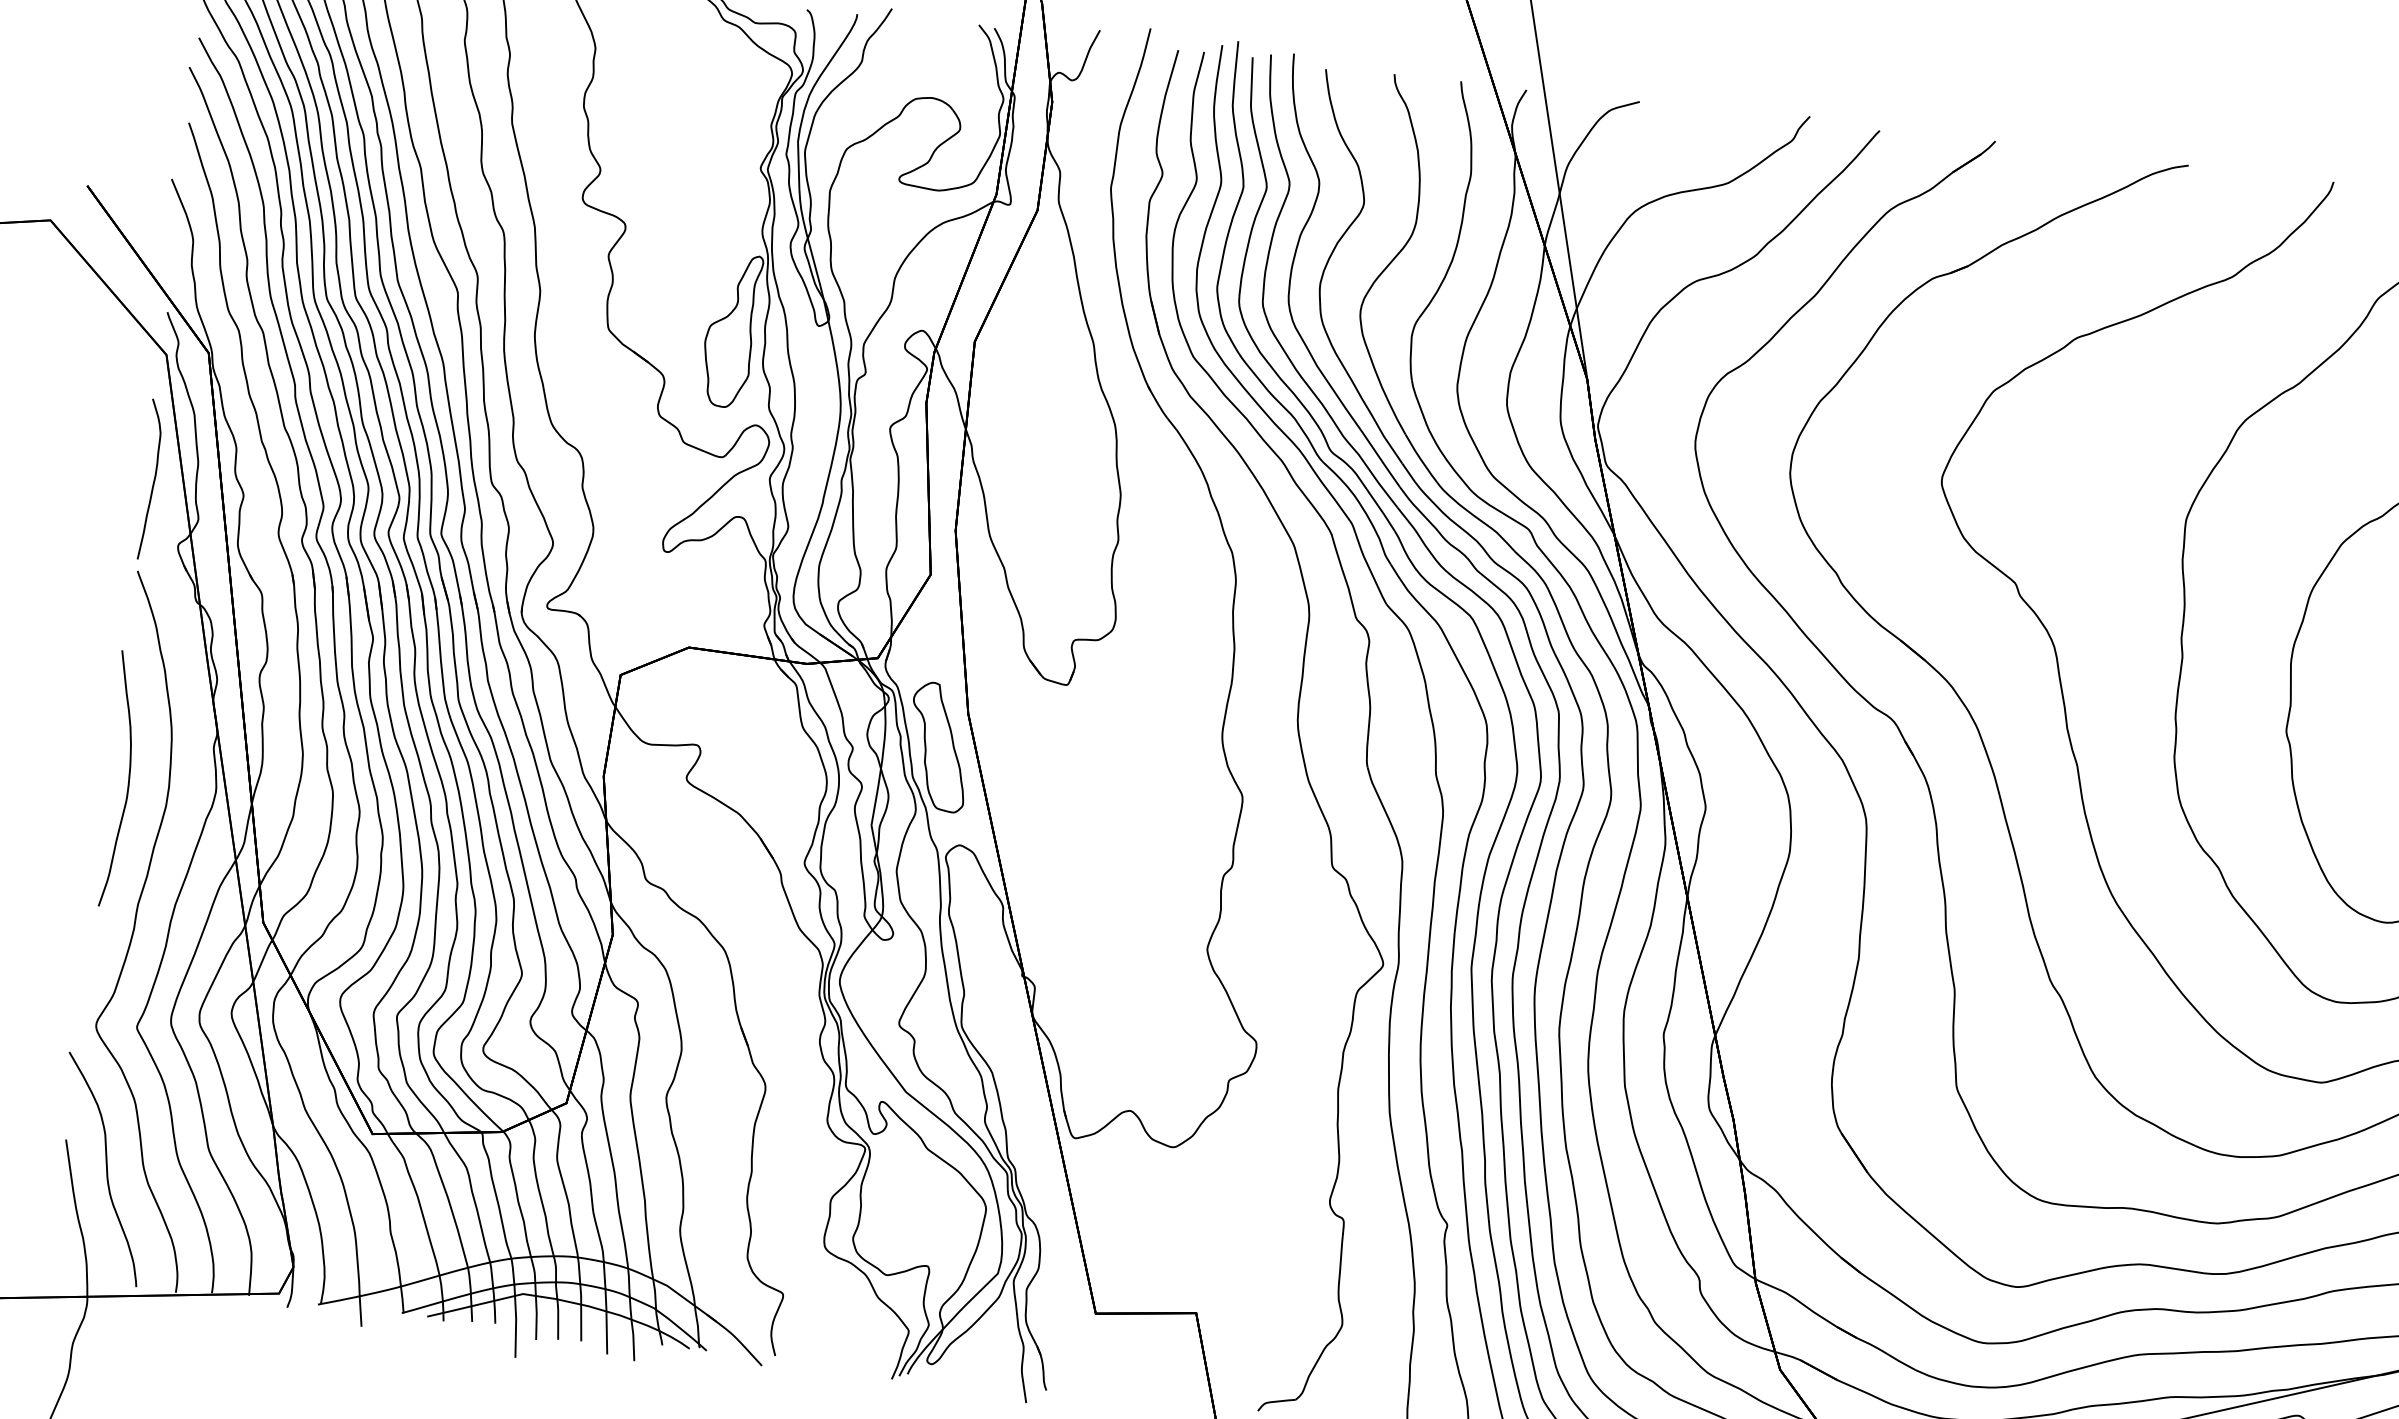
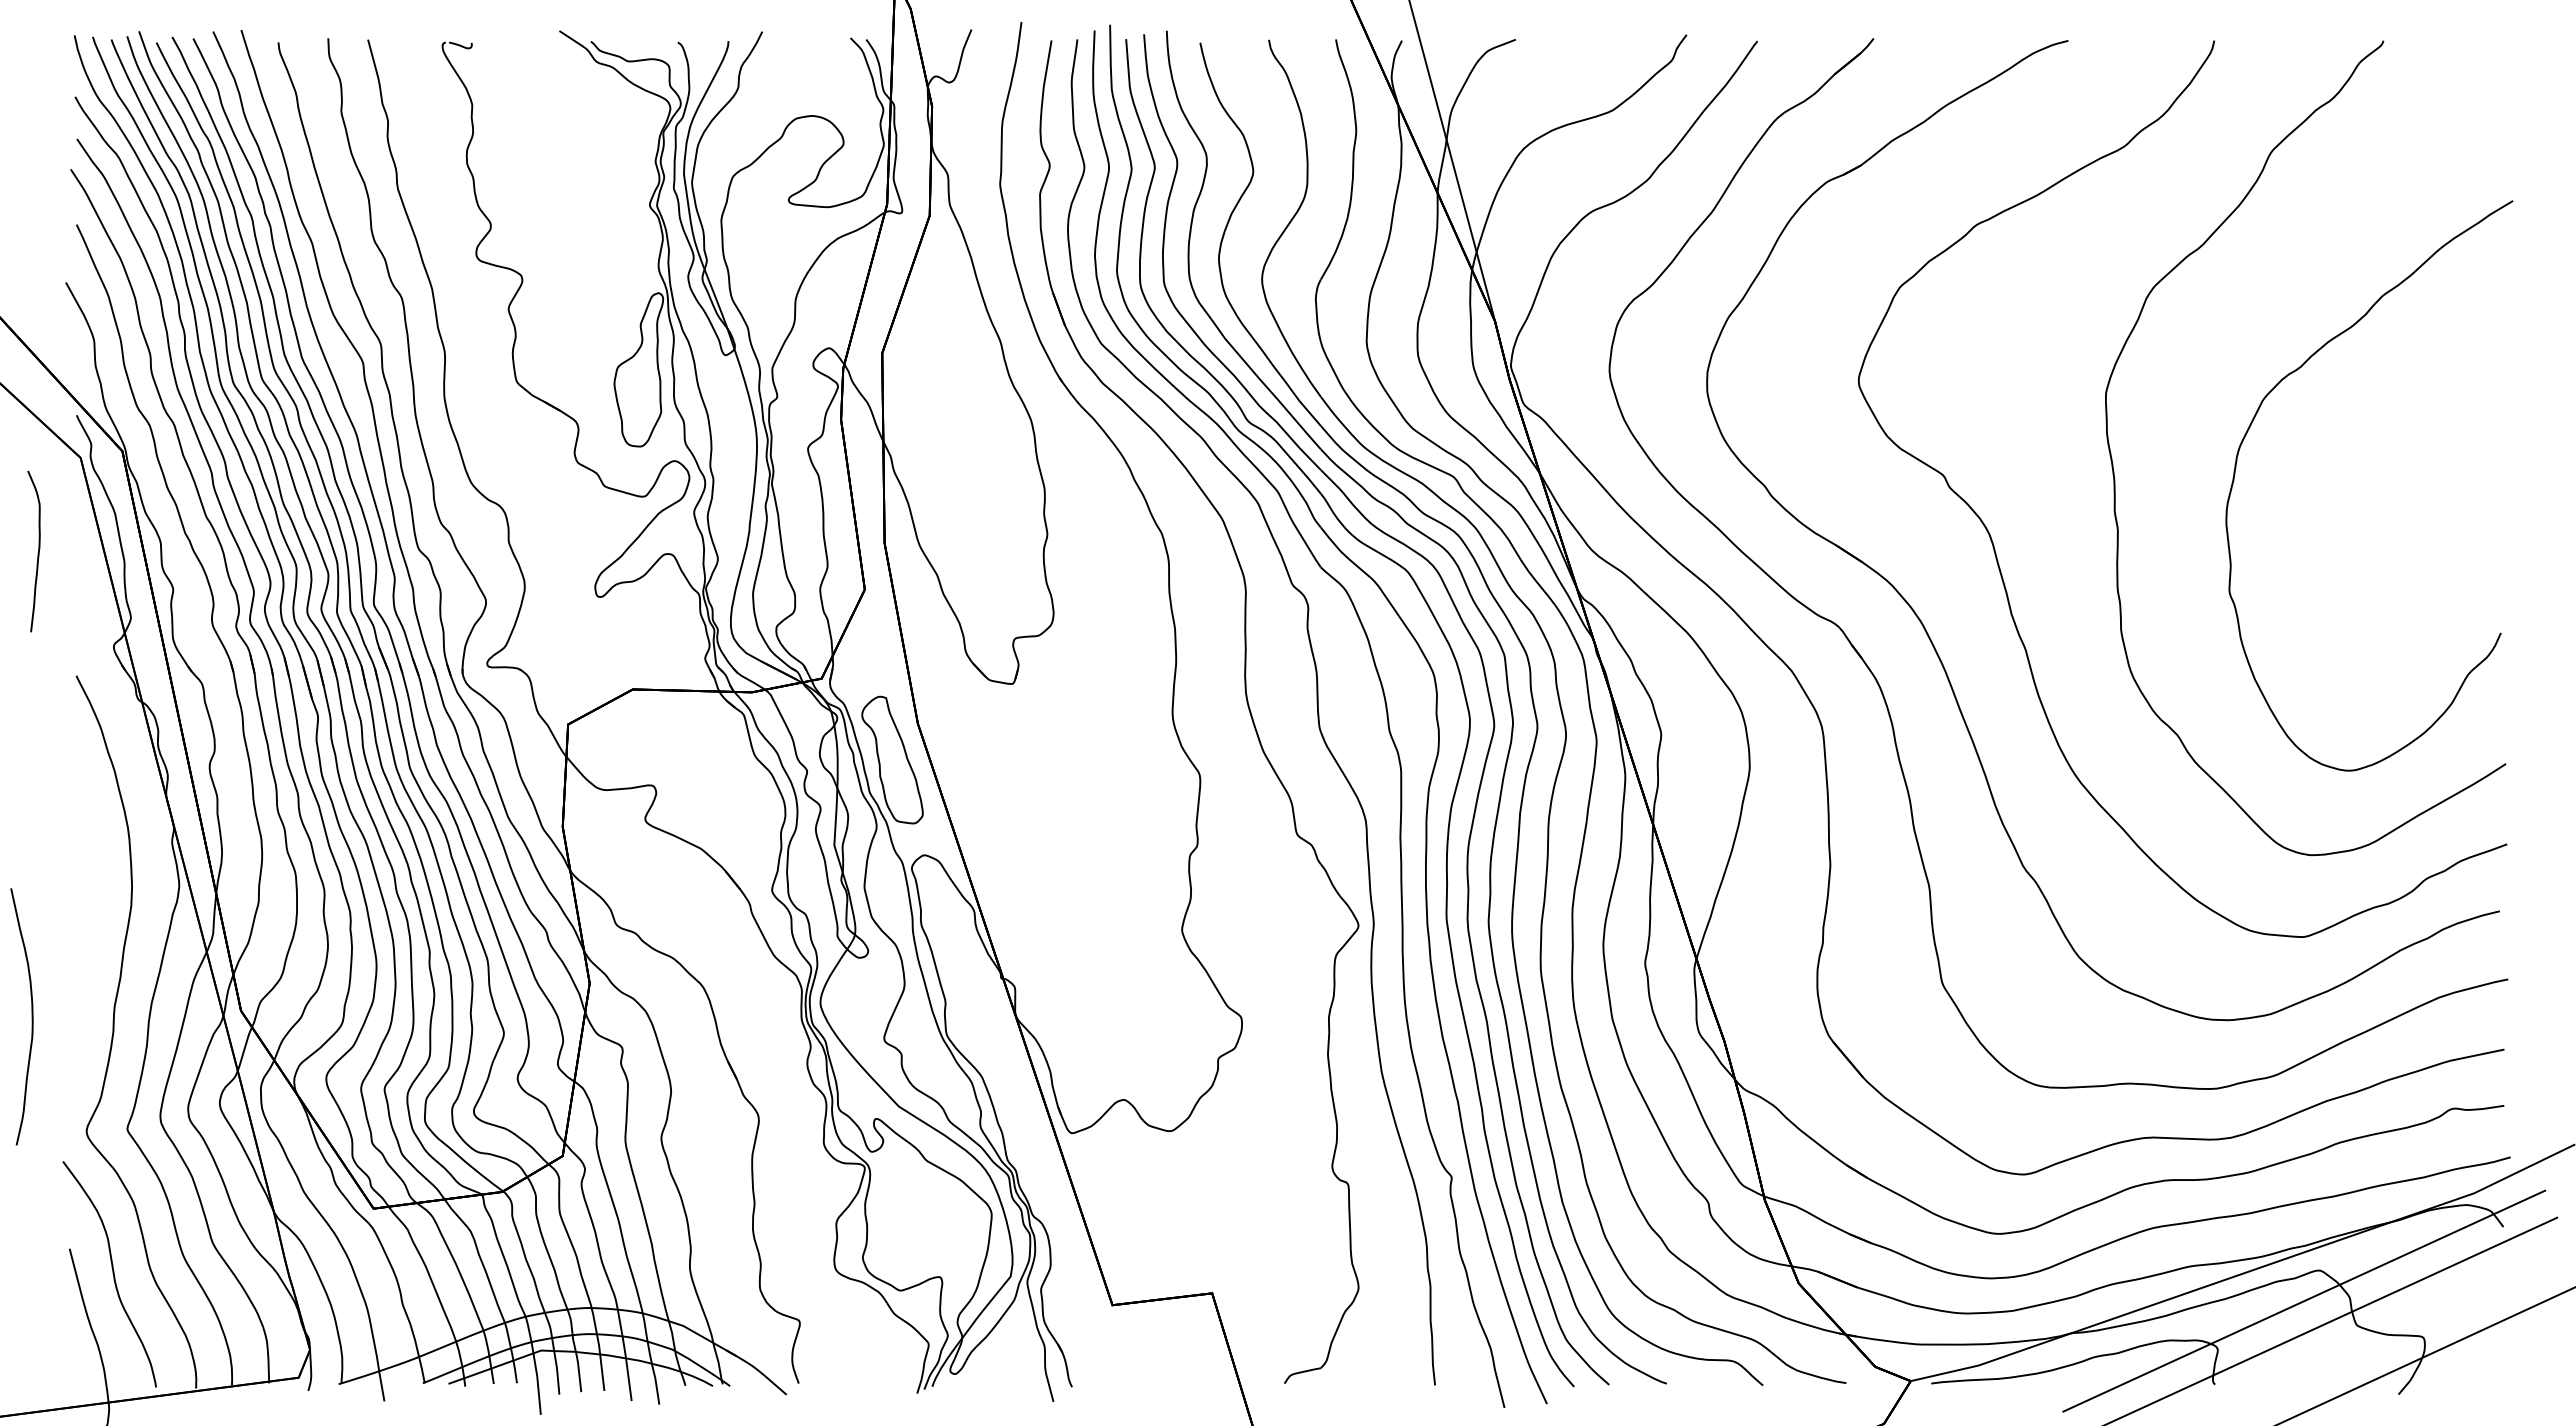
curve: (152, 481) -> (37, 553), moved
curve: (128, 779) -> (31, 1016), moved

